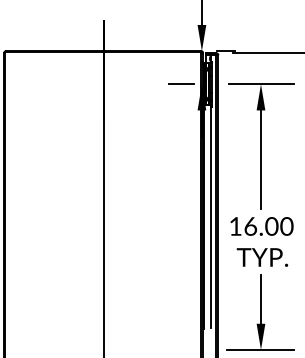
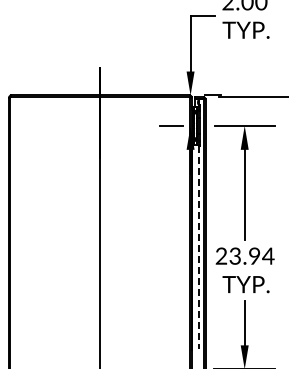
line: (210, 218) -> (198, 248), solid -> dashed
text: (260, 225) -> (244, 255), 16.00 -> 23.94

